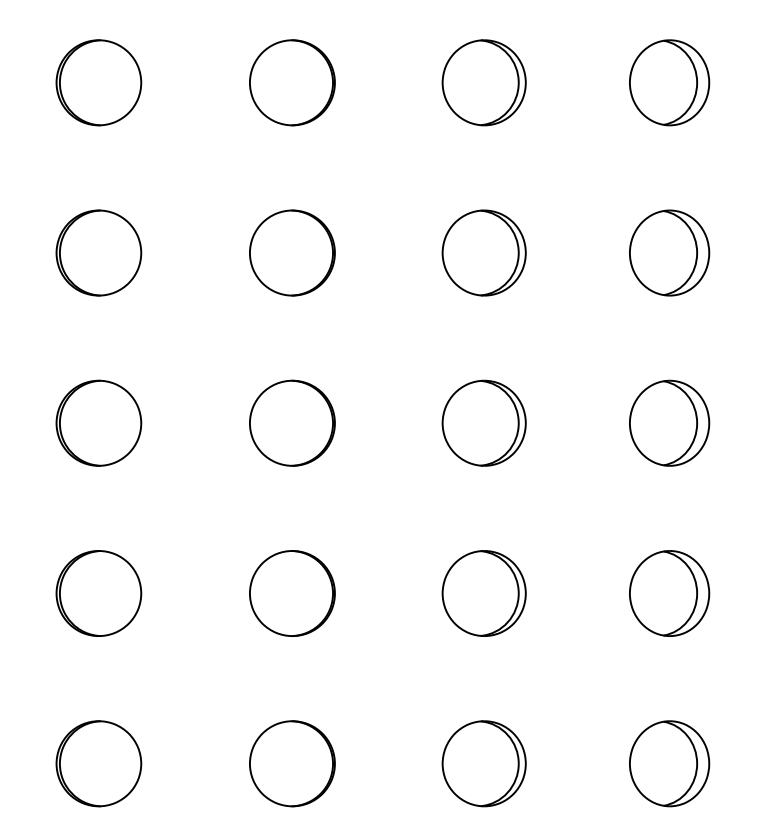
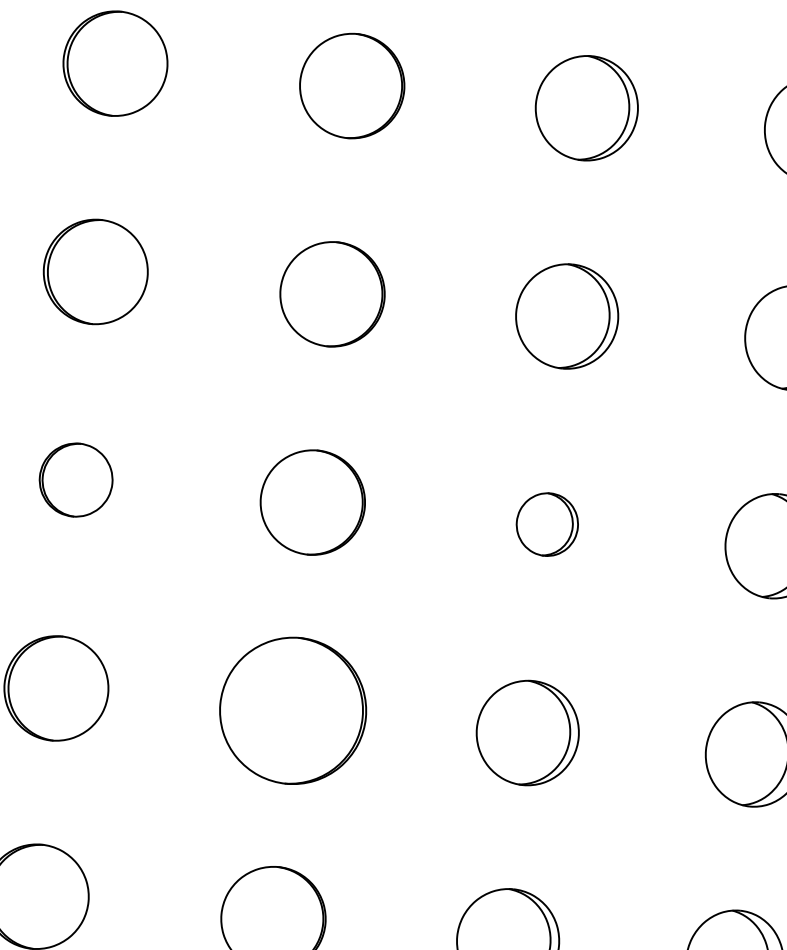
part: (98, 422) -> (75, 479), size x0.7
part: (483, 422) -> (546, 523), size x0.6
part: (292, 593) -> (293, 710), size x1.4

